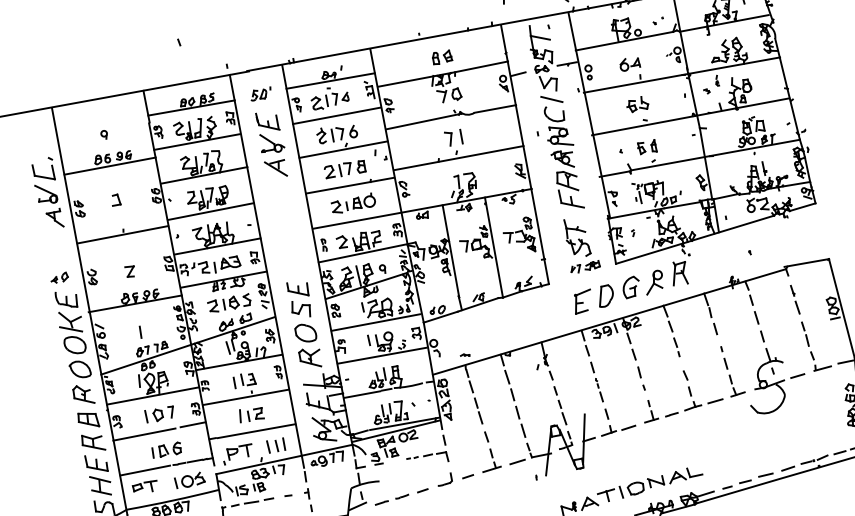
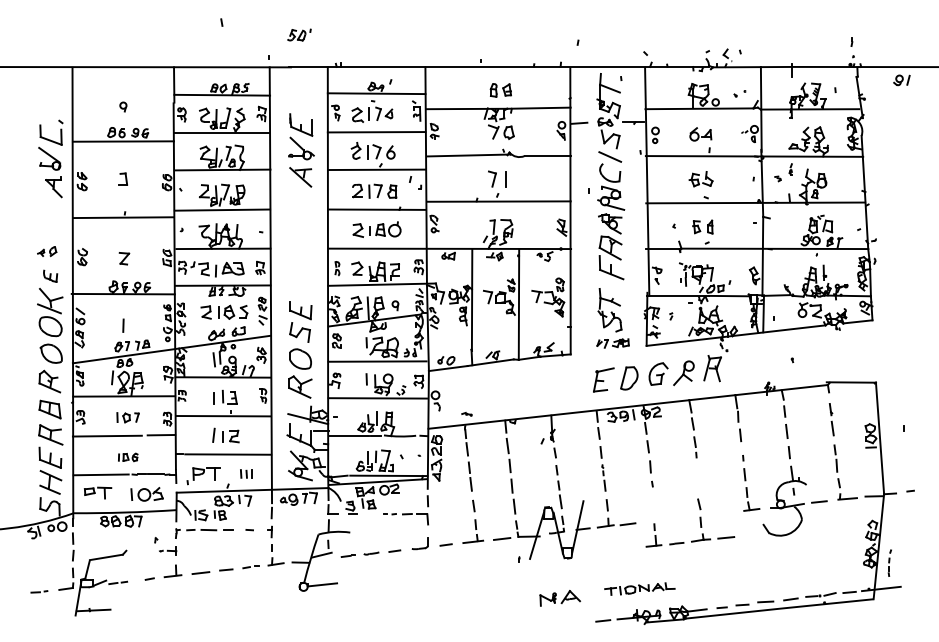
part: (261, 93) -> (299, 34), moved
part: (66, 299) -> (50, 275), size x0.6
part: (688, 390) -> (699, 521), moved
part: (159, 414) -> (127, 417), size x0.7
part: (275, 445) -> (245, 473), size x0.6
part: (166, 450) -> (127, 457), size x0.6
part: (649, 483) -> (639, 588), size x0.6

